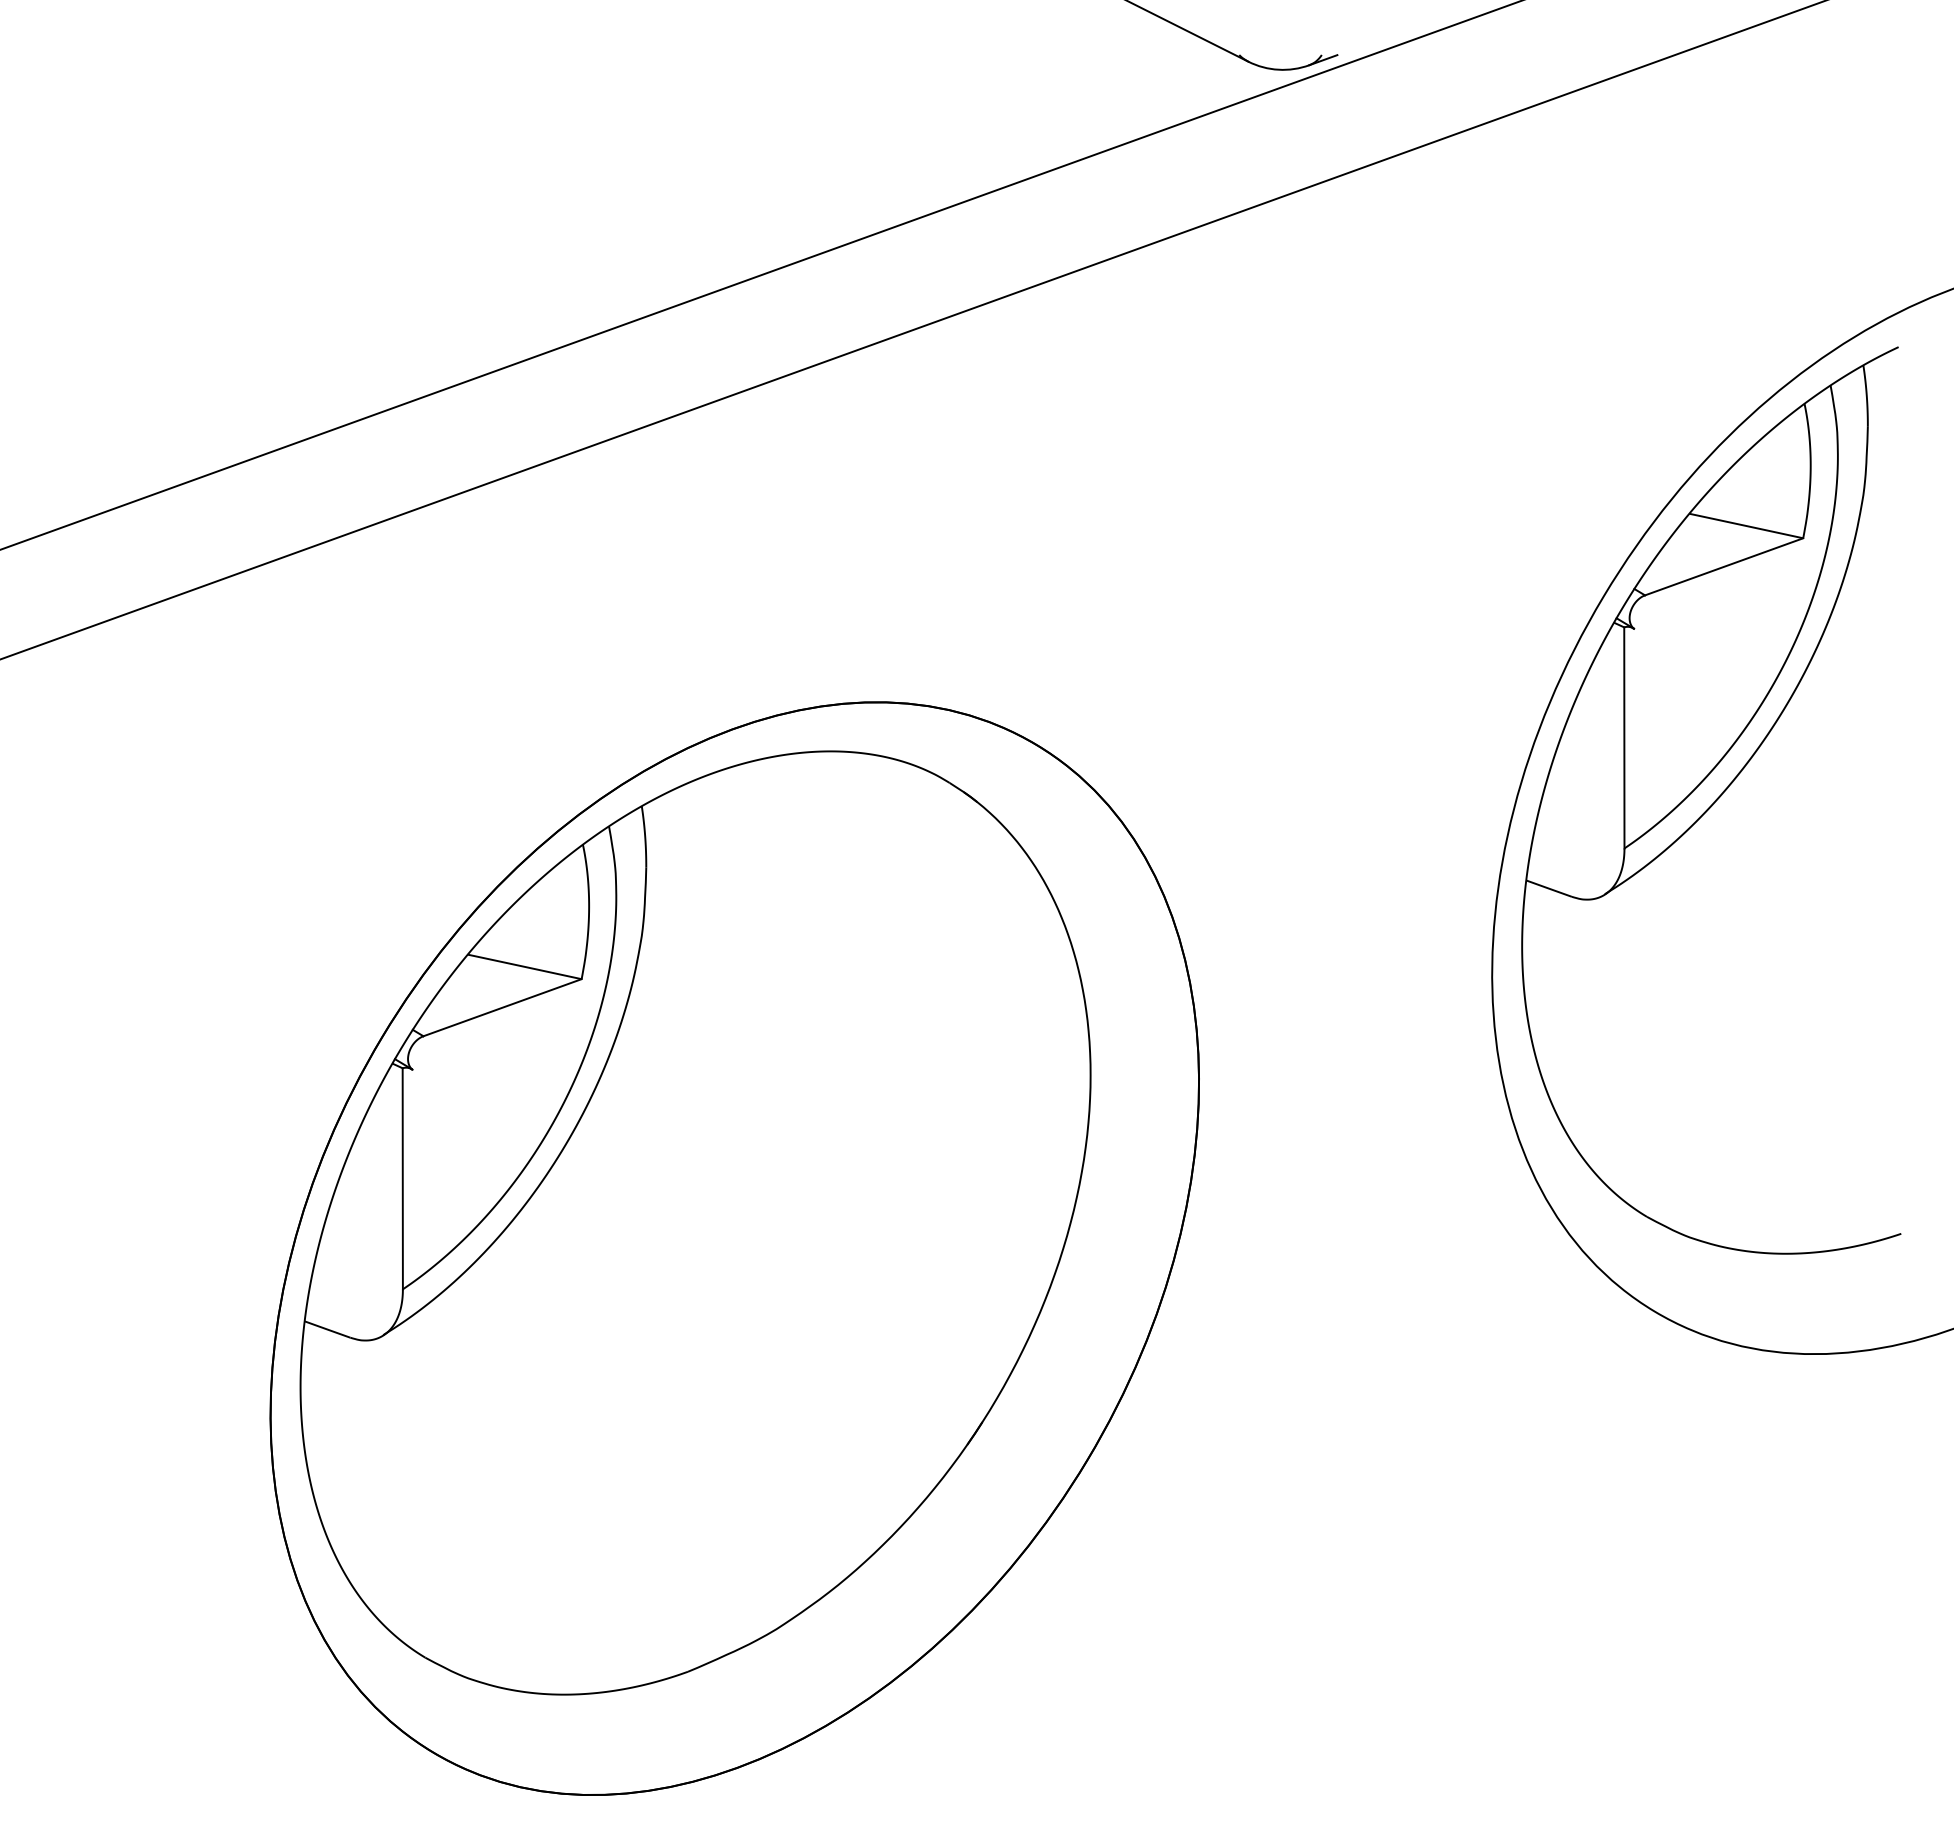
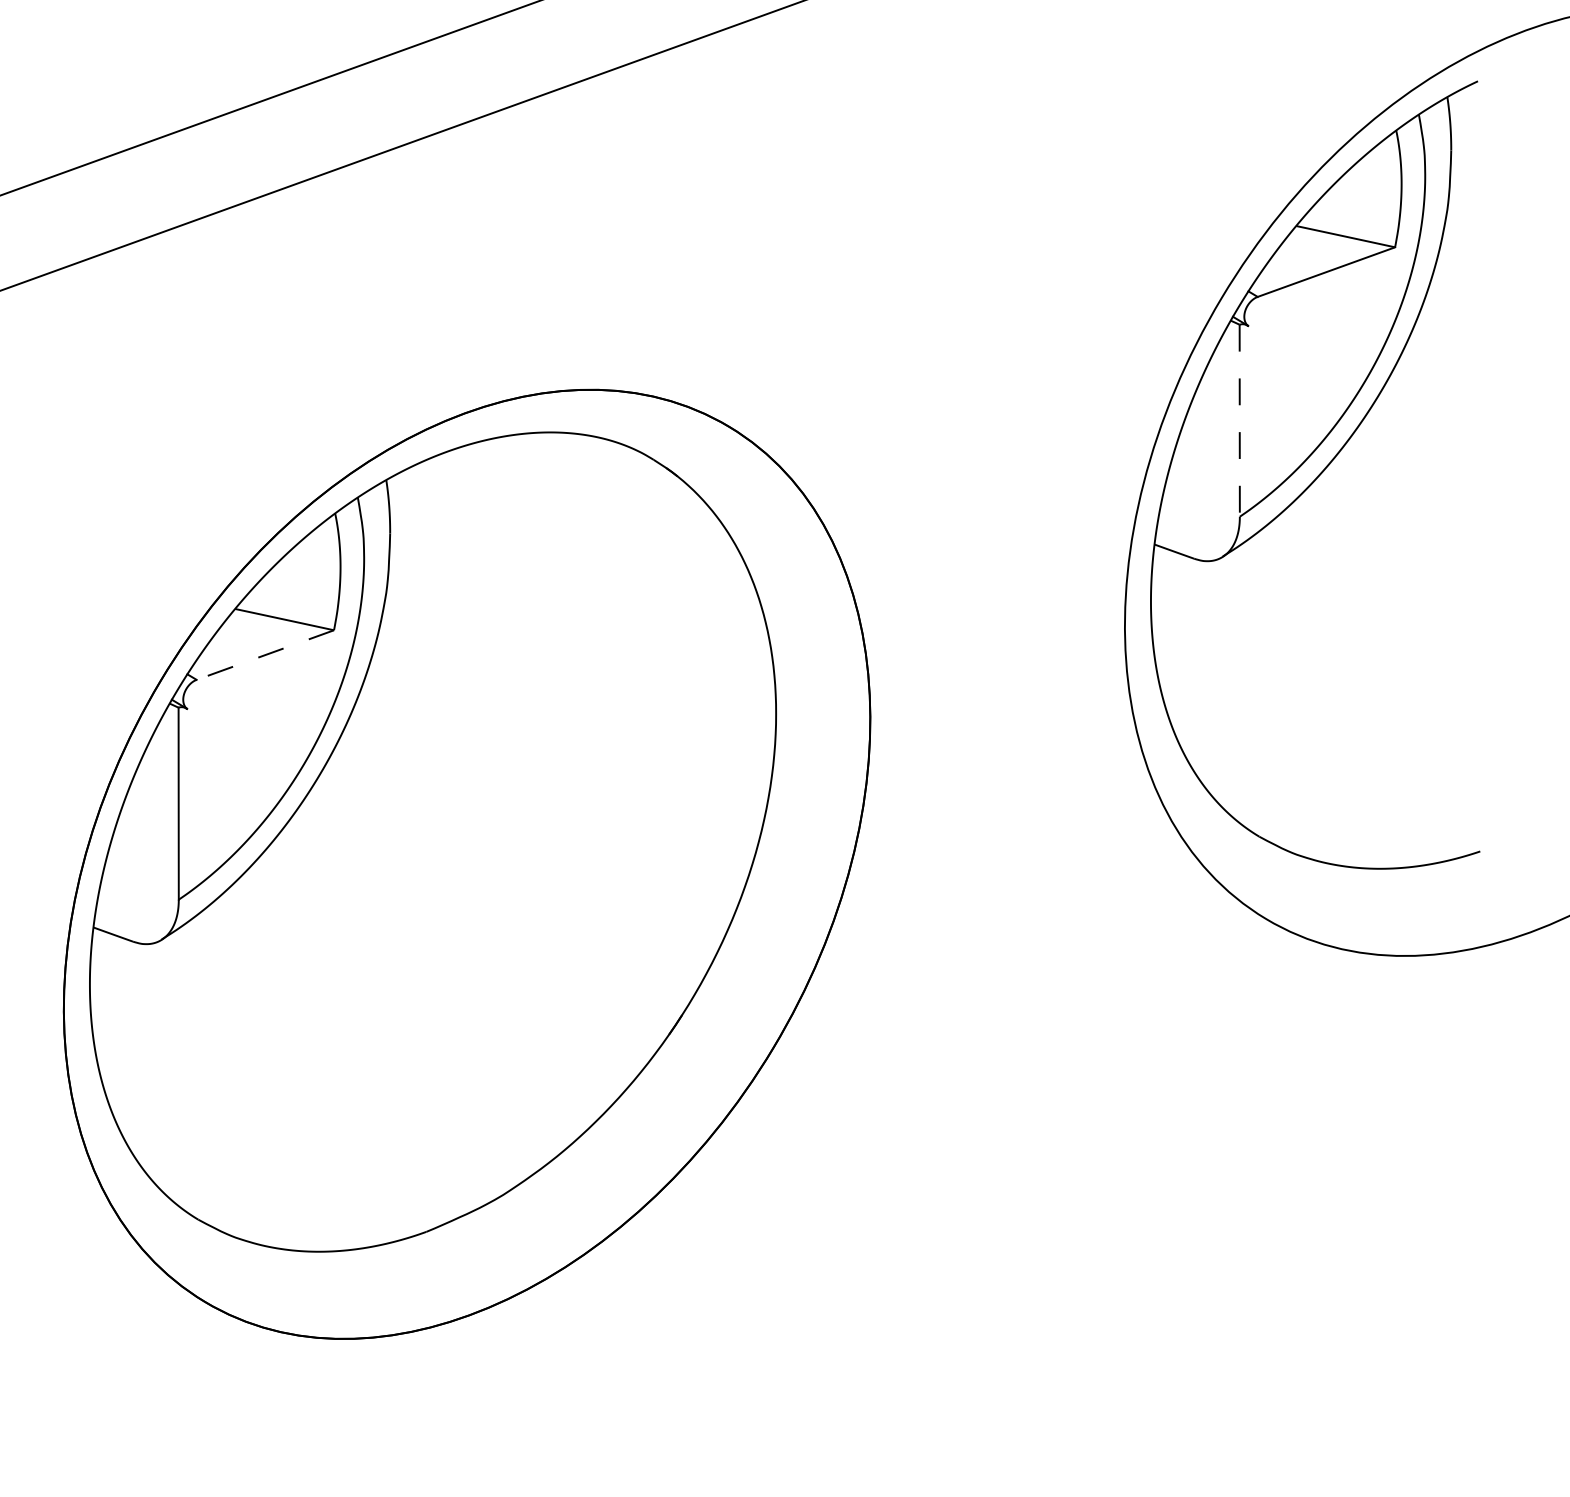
line: (1624, 737) -> (1239, 420), solid -> dashed
line: (502, 1007) -> (265, 654), solid -> dashed

